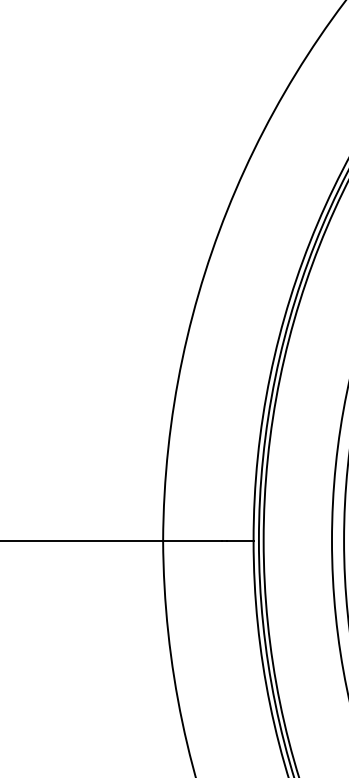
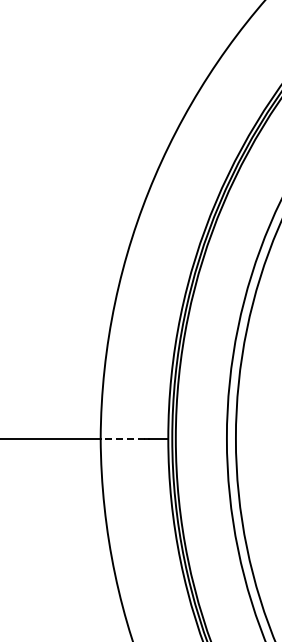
line: (192, 540) -> (122, 438), solid -> dashed

